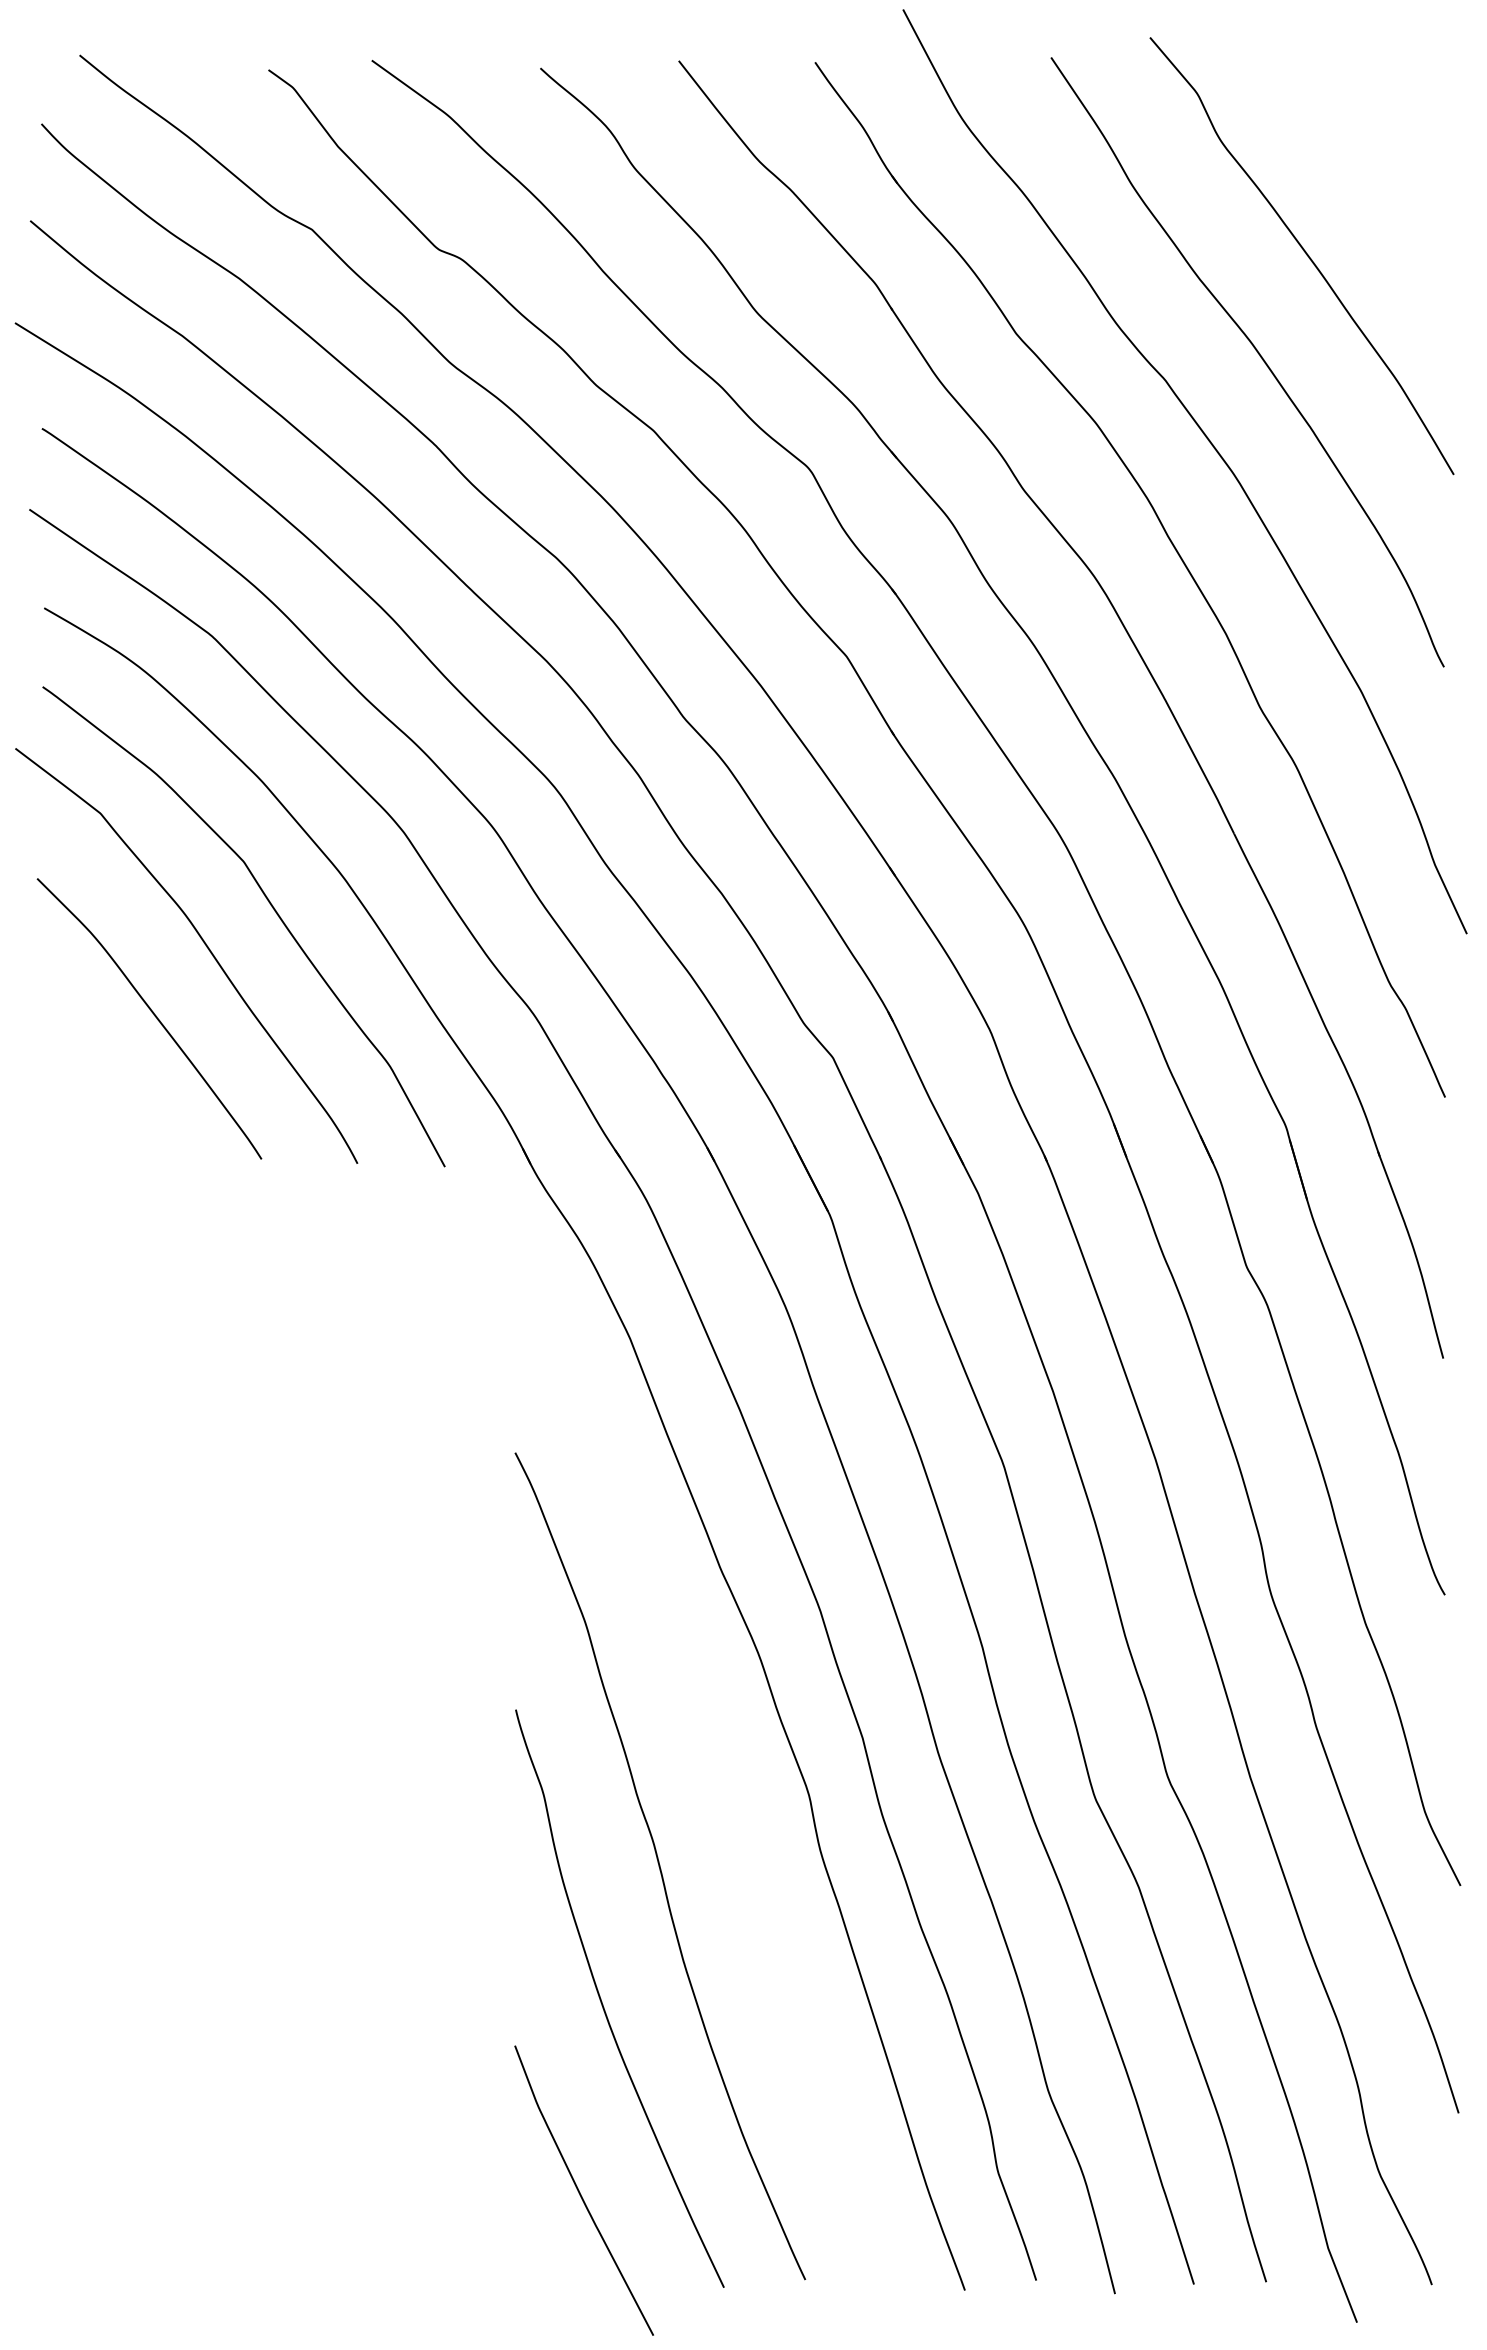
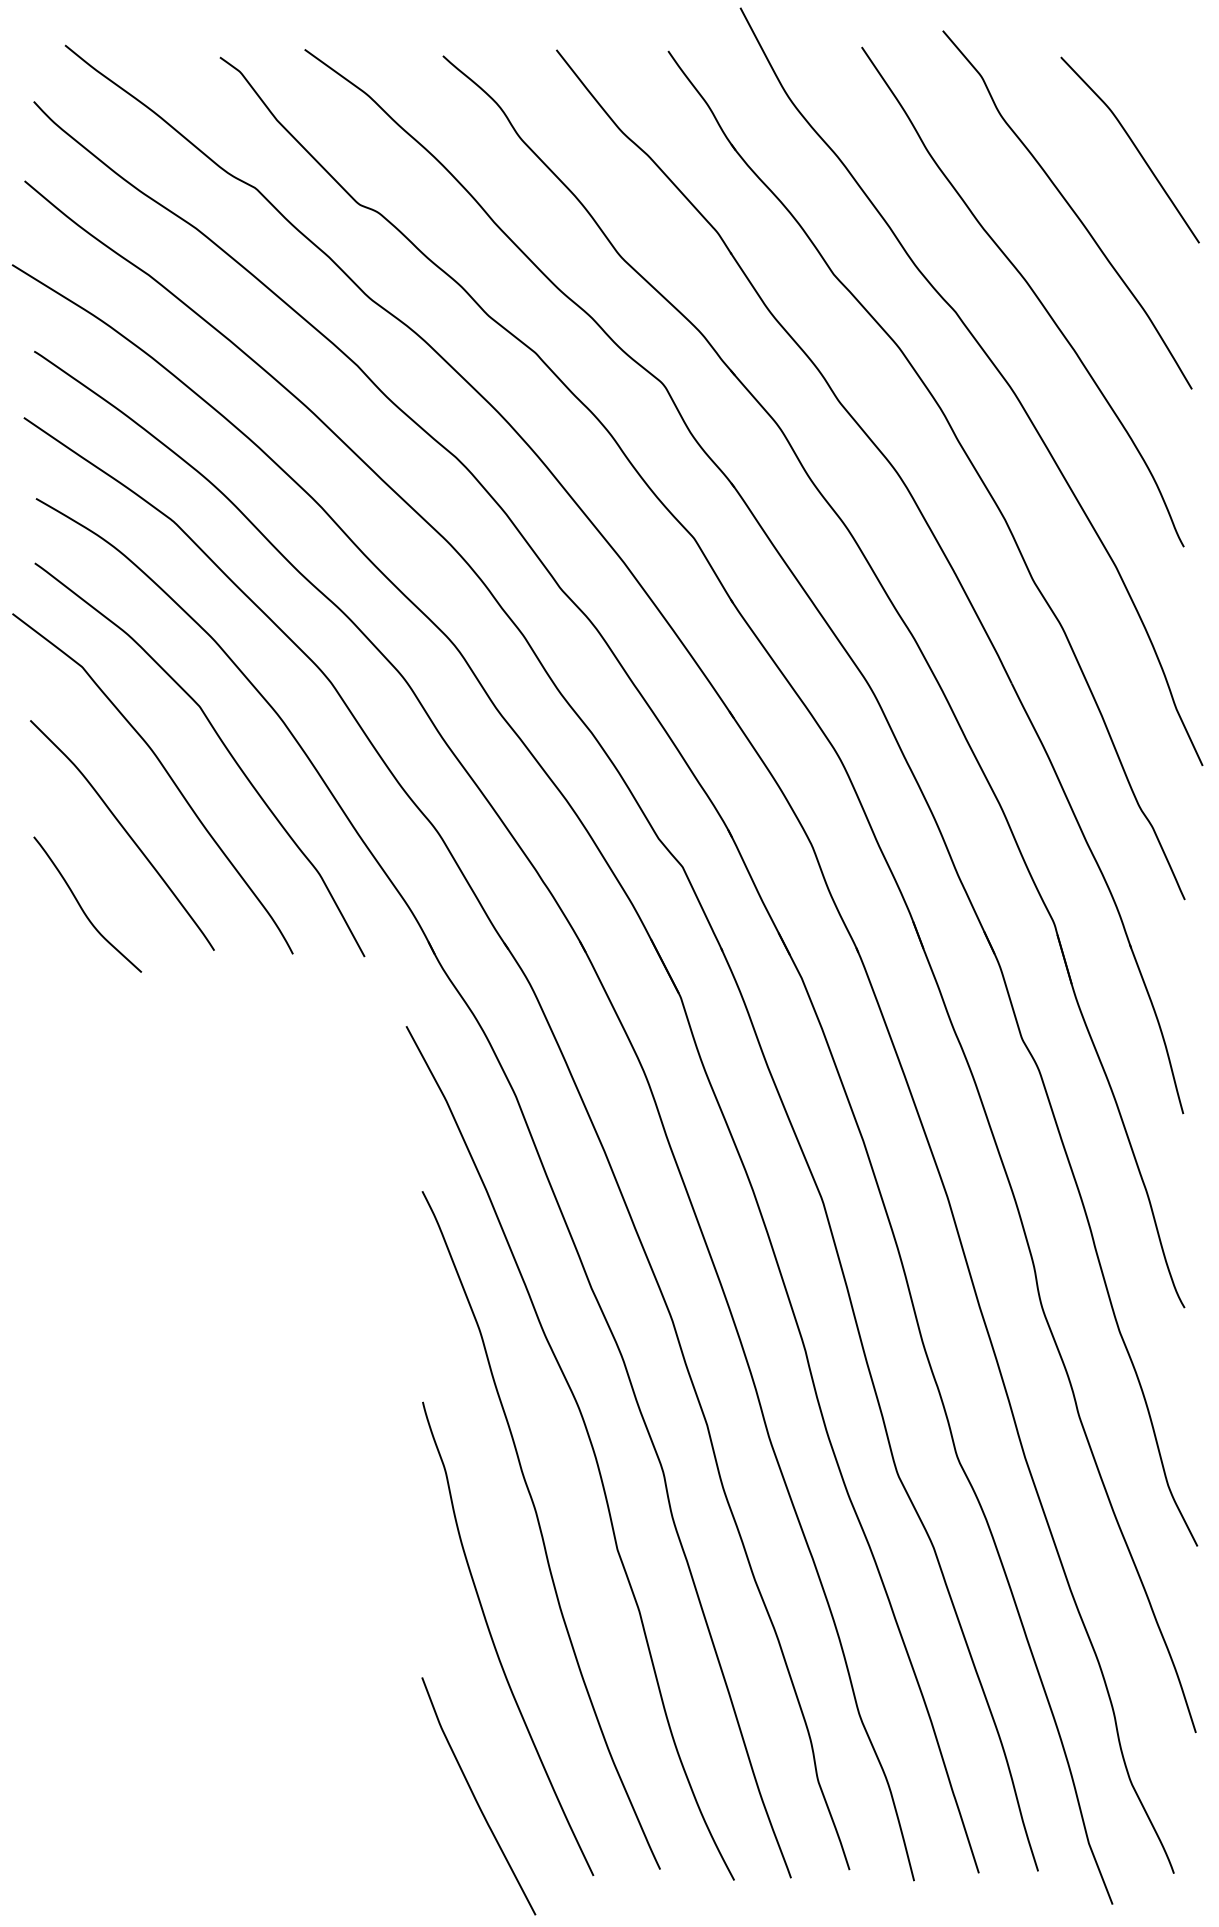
curve: (1383, 178) -> (1134, 146), added
curve: (101, 1108) -> (83, 908), added
curve: (721, 1764) -> (591, 1446), added

